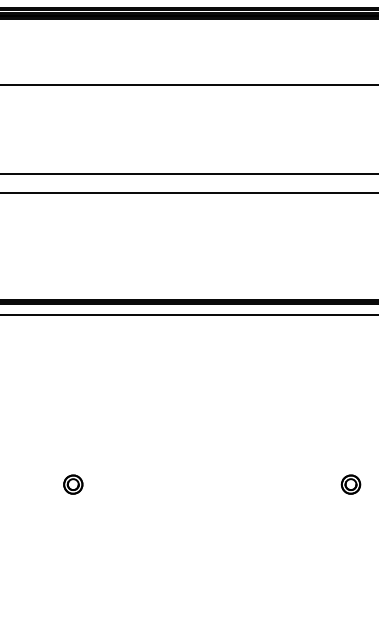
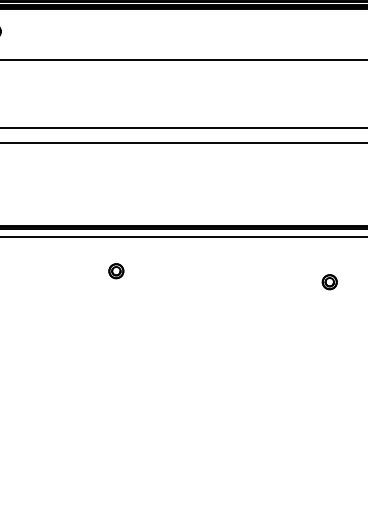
part: (73, 485) -> (116, 271), moved
part: (350, 485) -> (329, 282), moved

